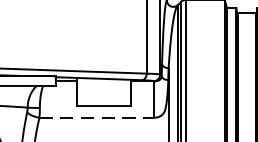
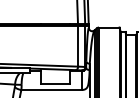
line: (98, 118) -> (52, 90), dashed -> solid

